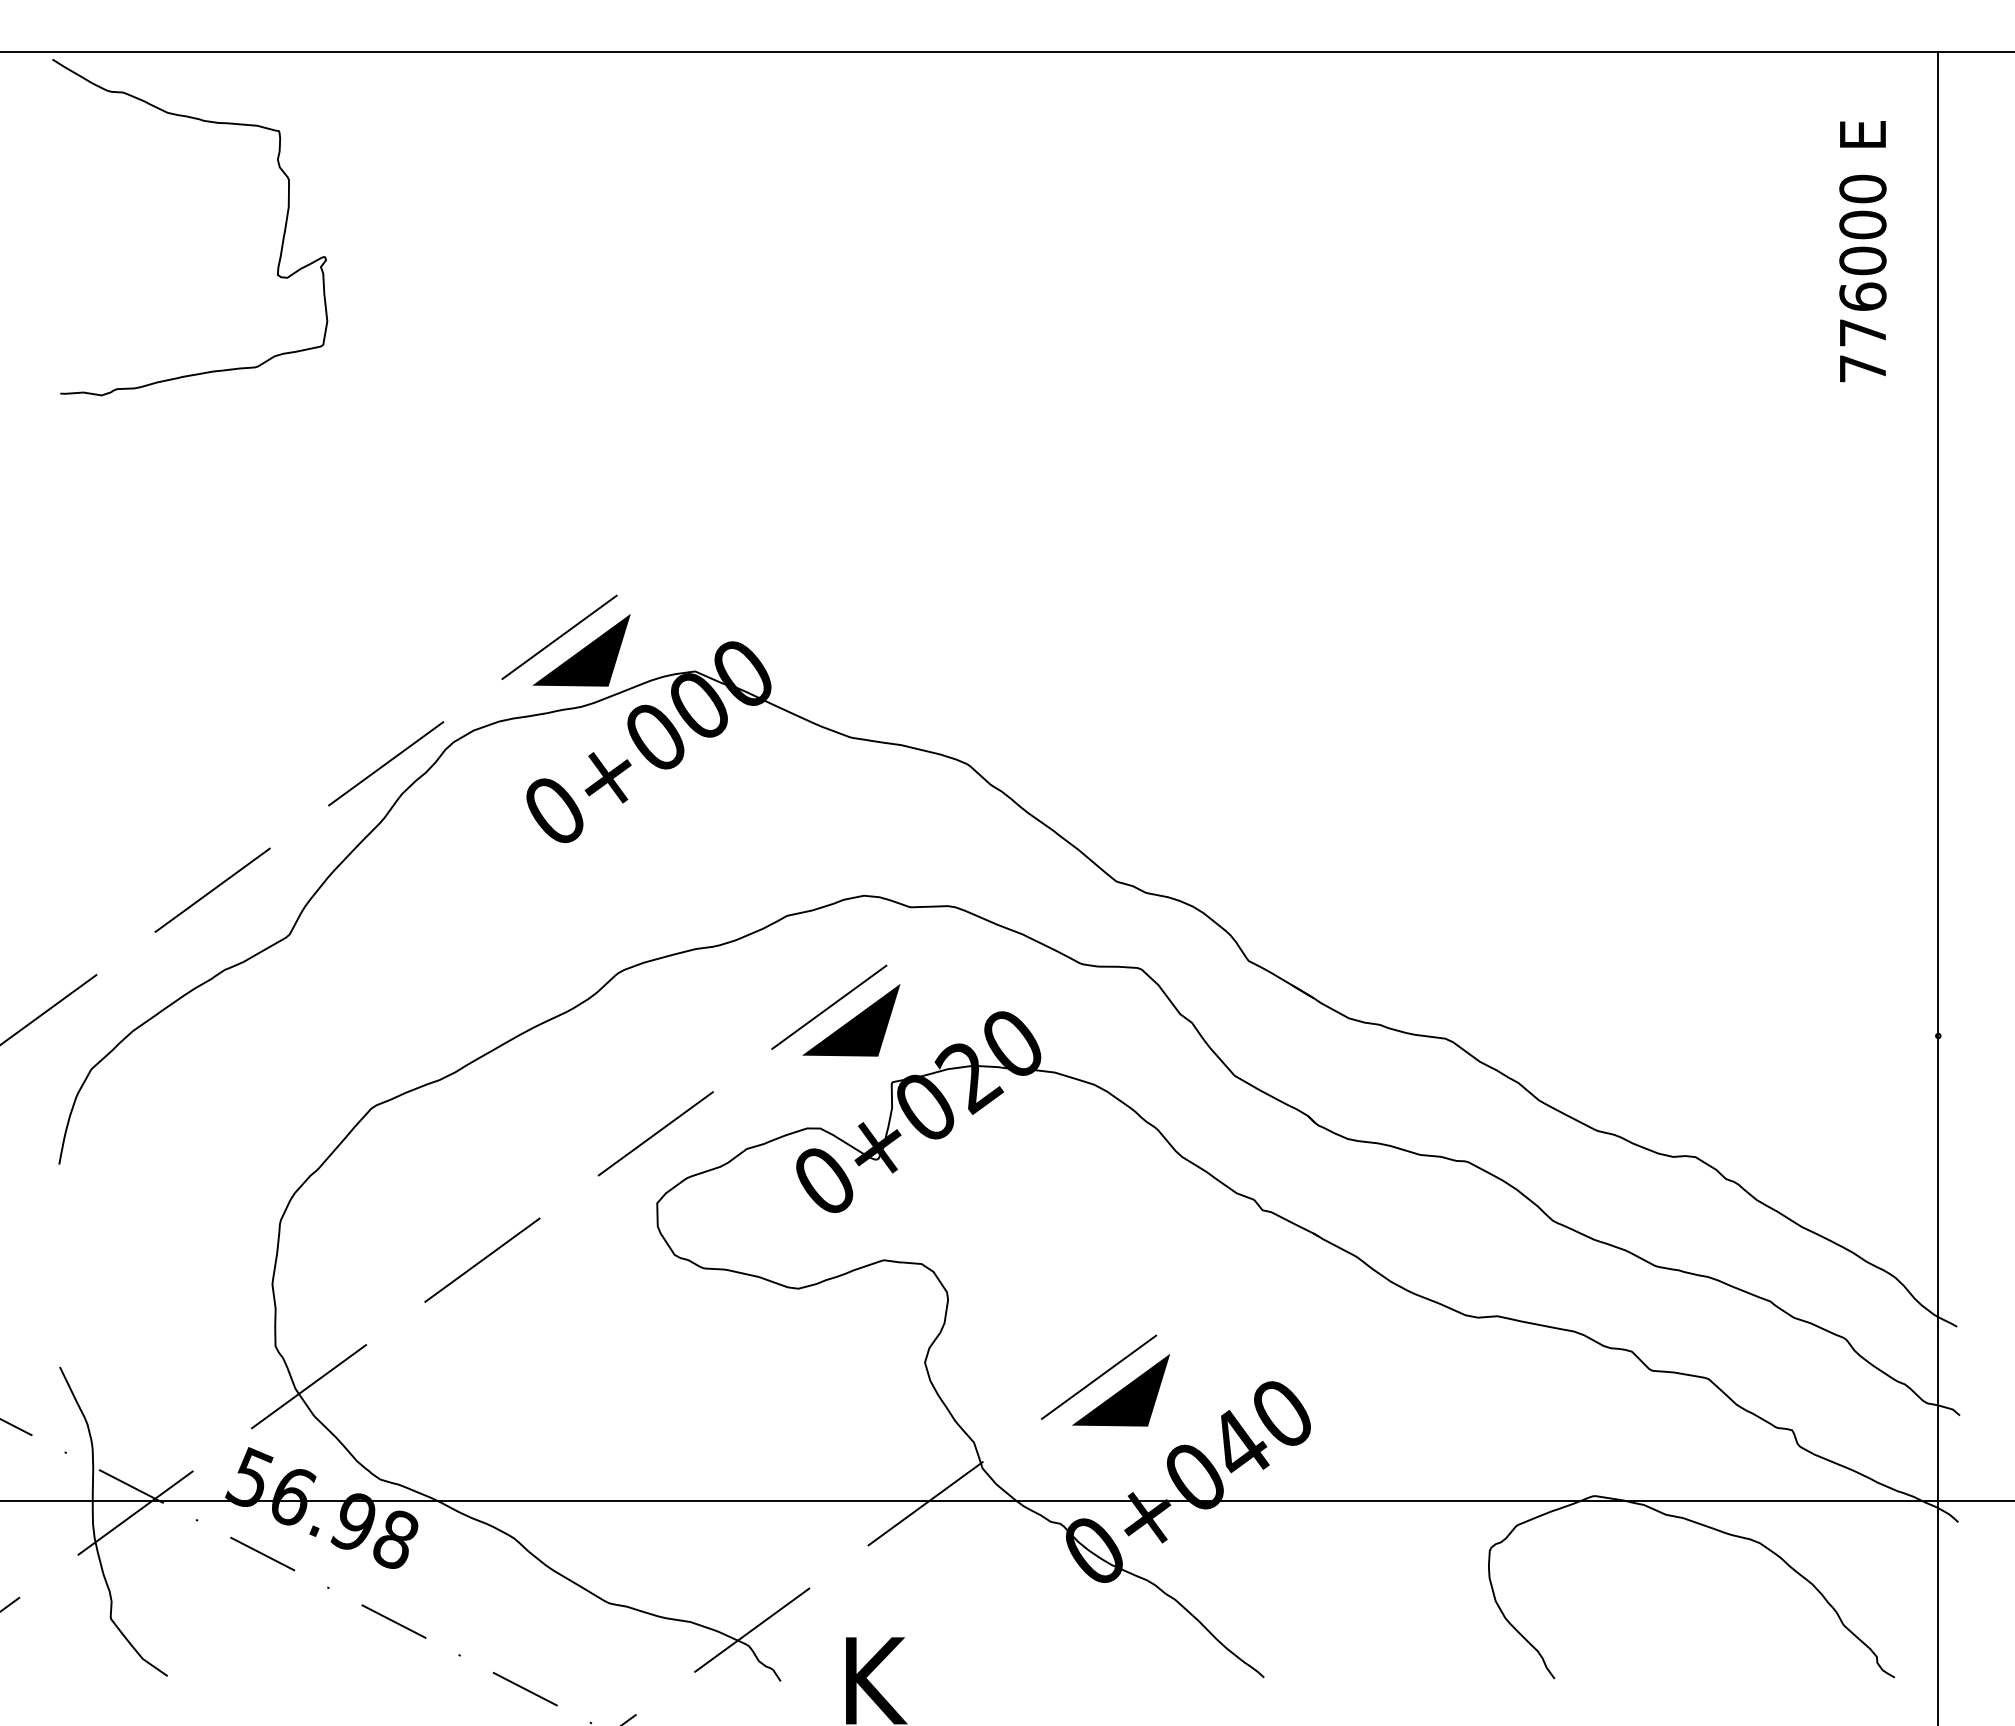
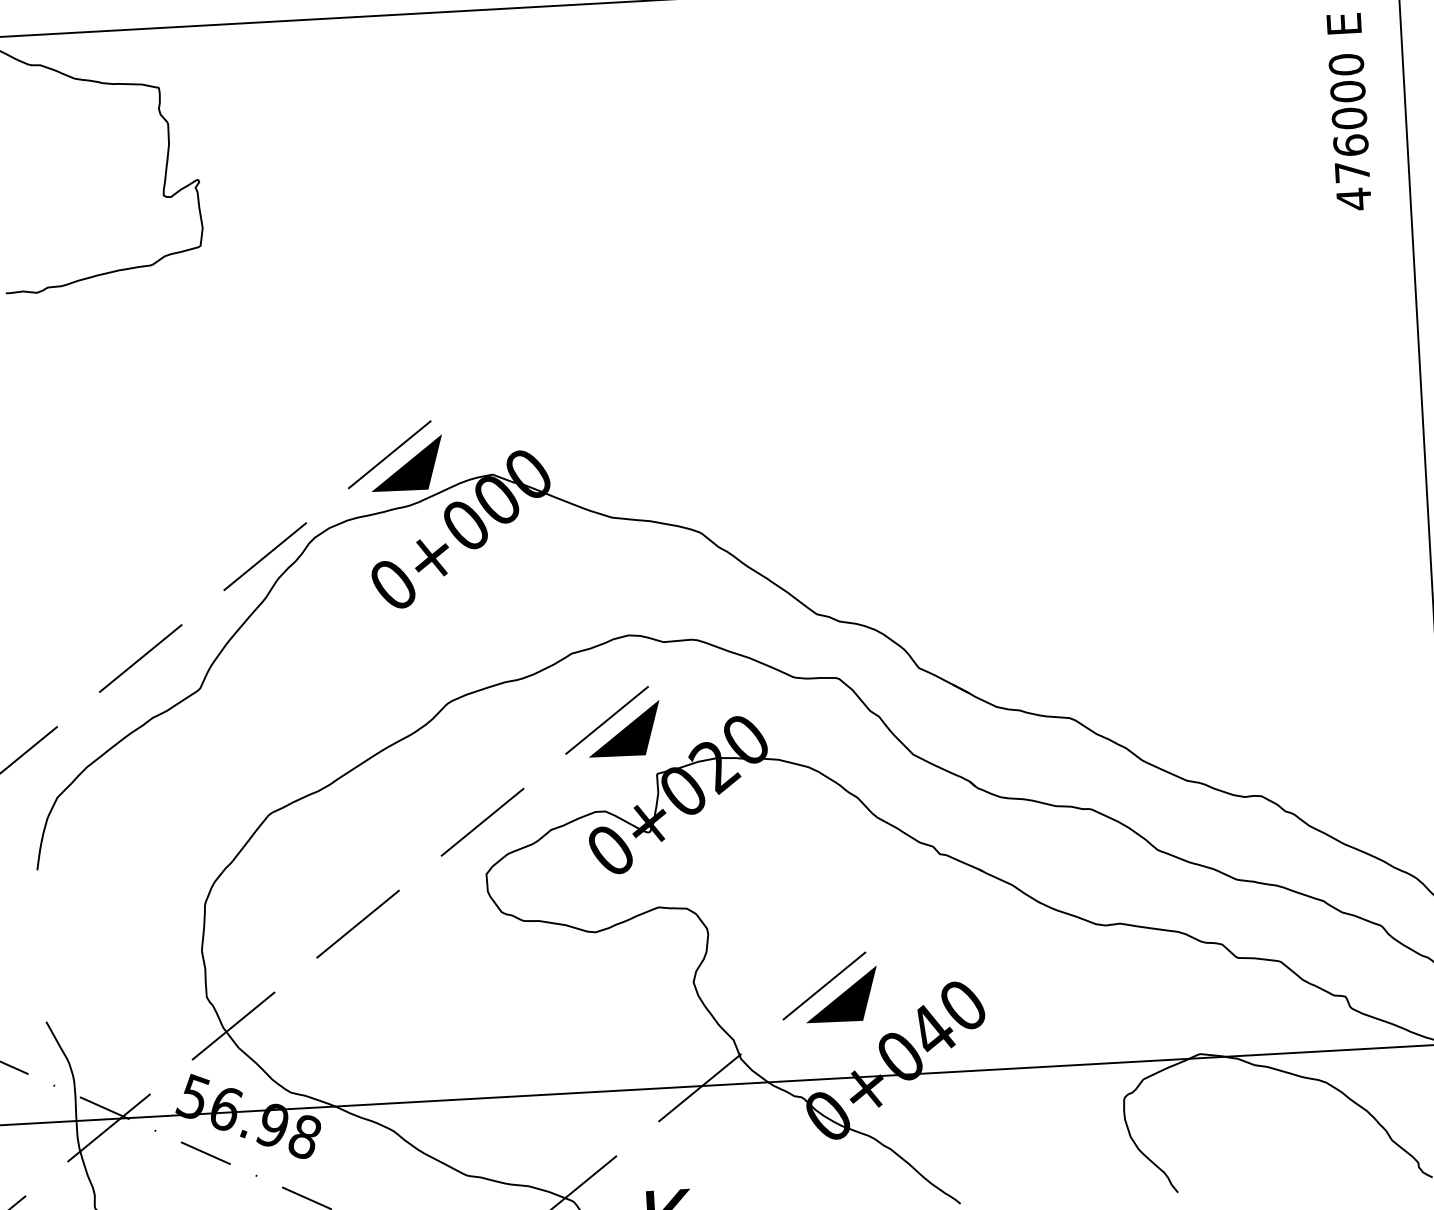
text: (1862, 368) -> (1353, 199), 776000 -> 476000

